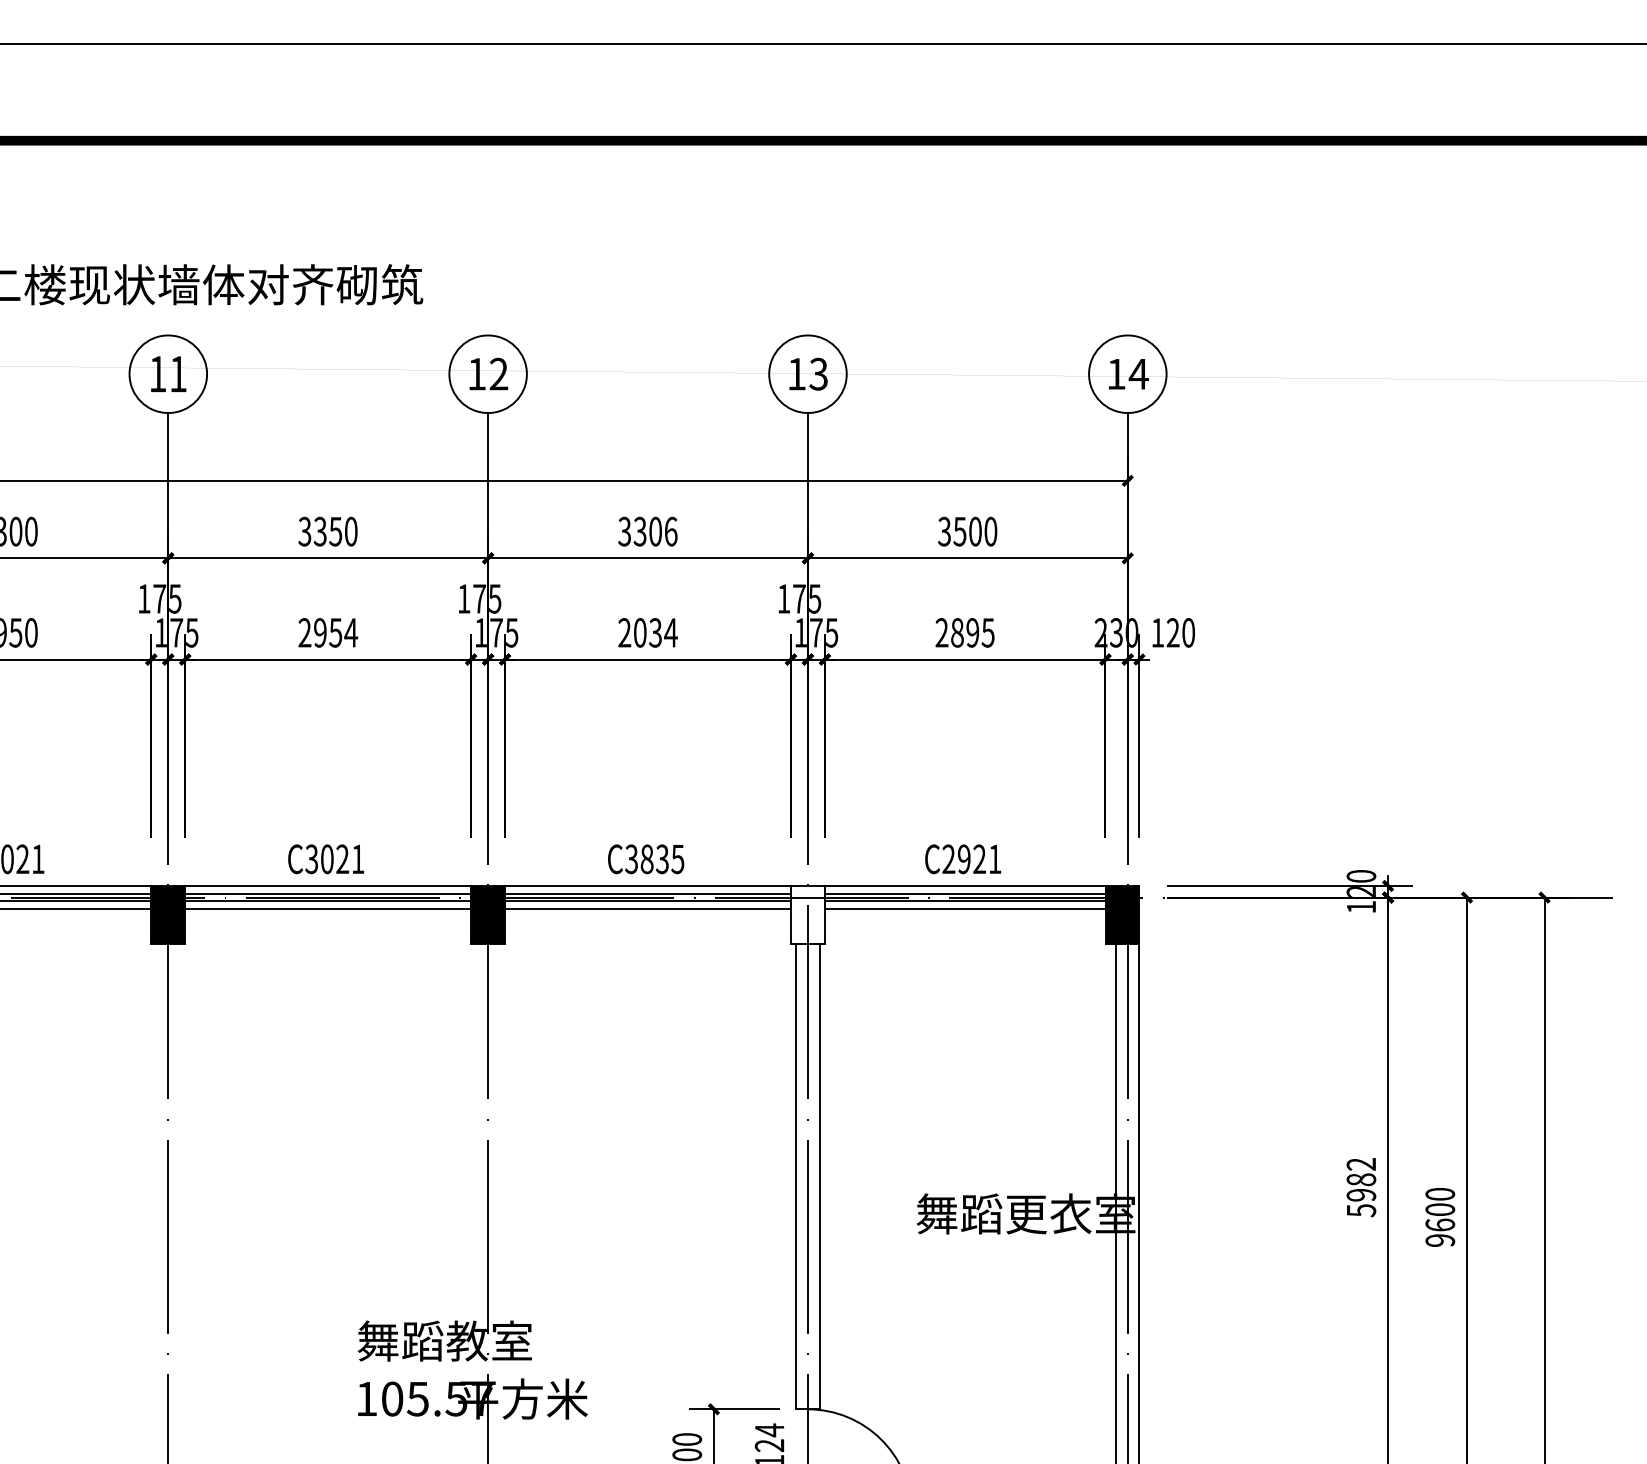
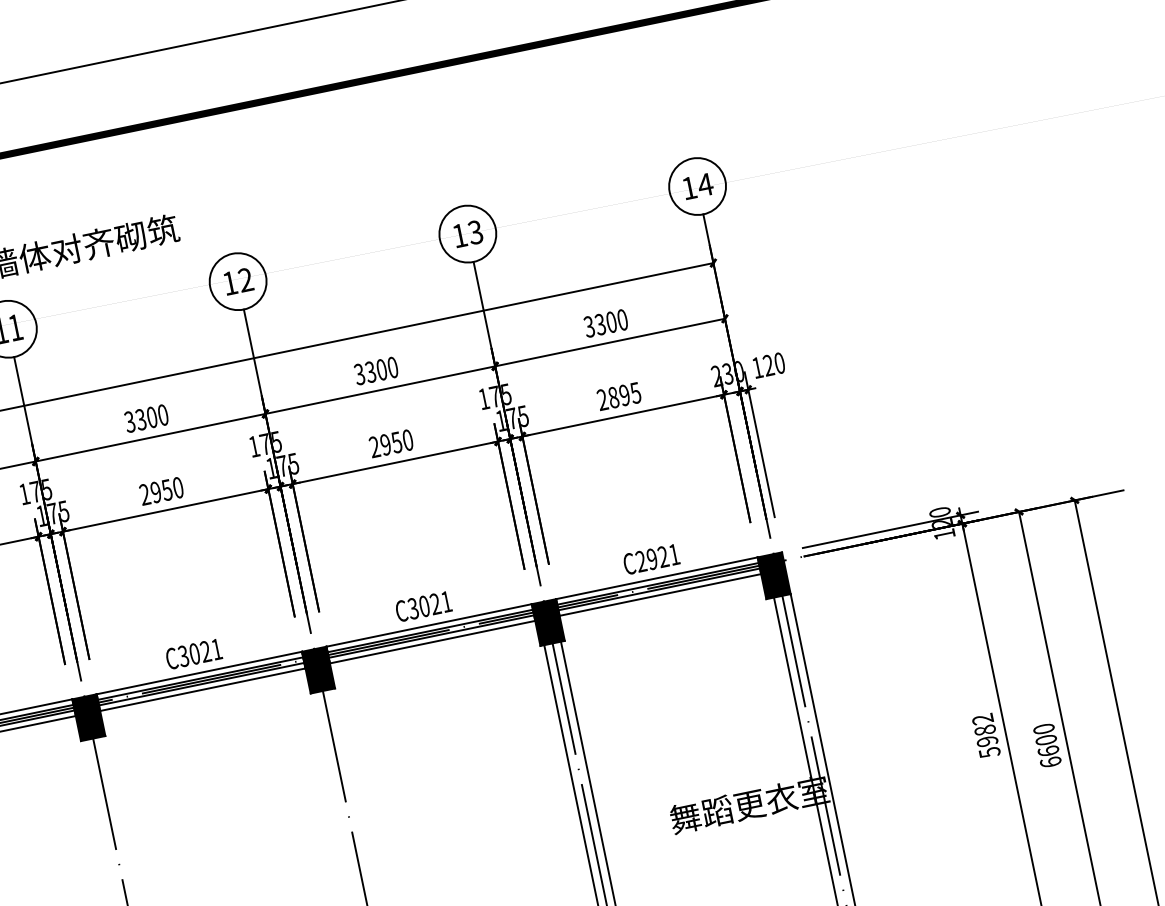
text: (335, 531) -> (151, 417), 3350 -> 3300
text: (670, 531) -> (392, 367), 3306 -> 3300
text: (959, 531) -> (600, 324), 3500 -> 3300
text: (351, 632) -> (178, 487), 2954 -> 2950
text: (655, 632) -> (396, 442), 2034 -> 2950
text: (662, 859) -> (435, 604), C3835 -> C3021
fill: (807, 914) -> (547, 622), added
text: (1440, 1240) -> (1051, 762), 9600 -> 6600

